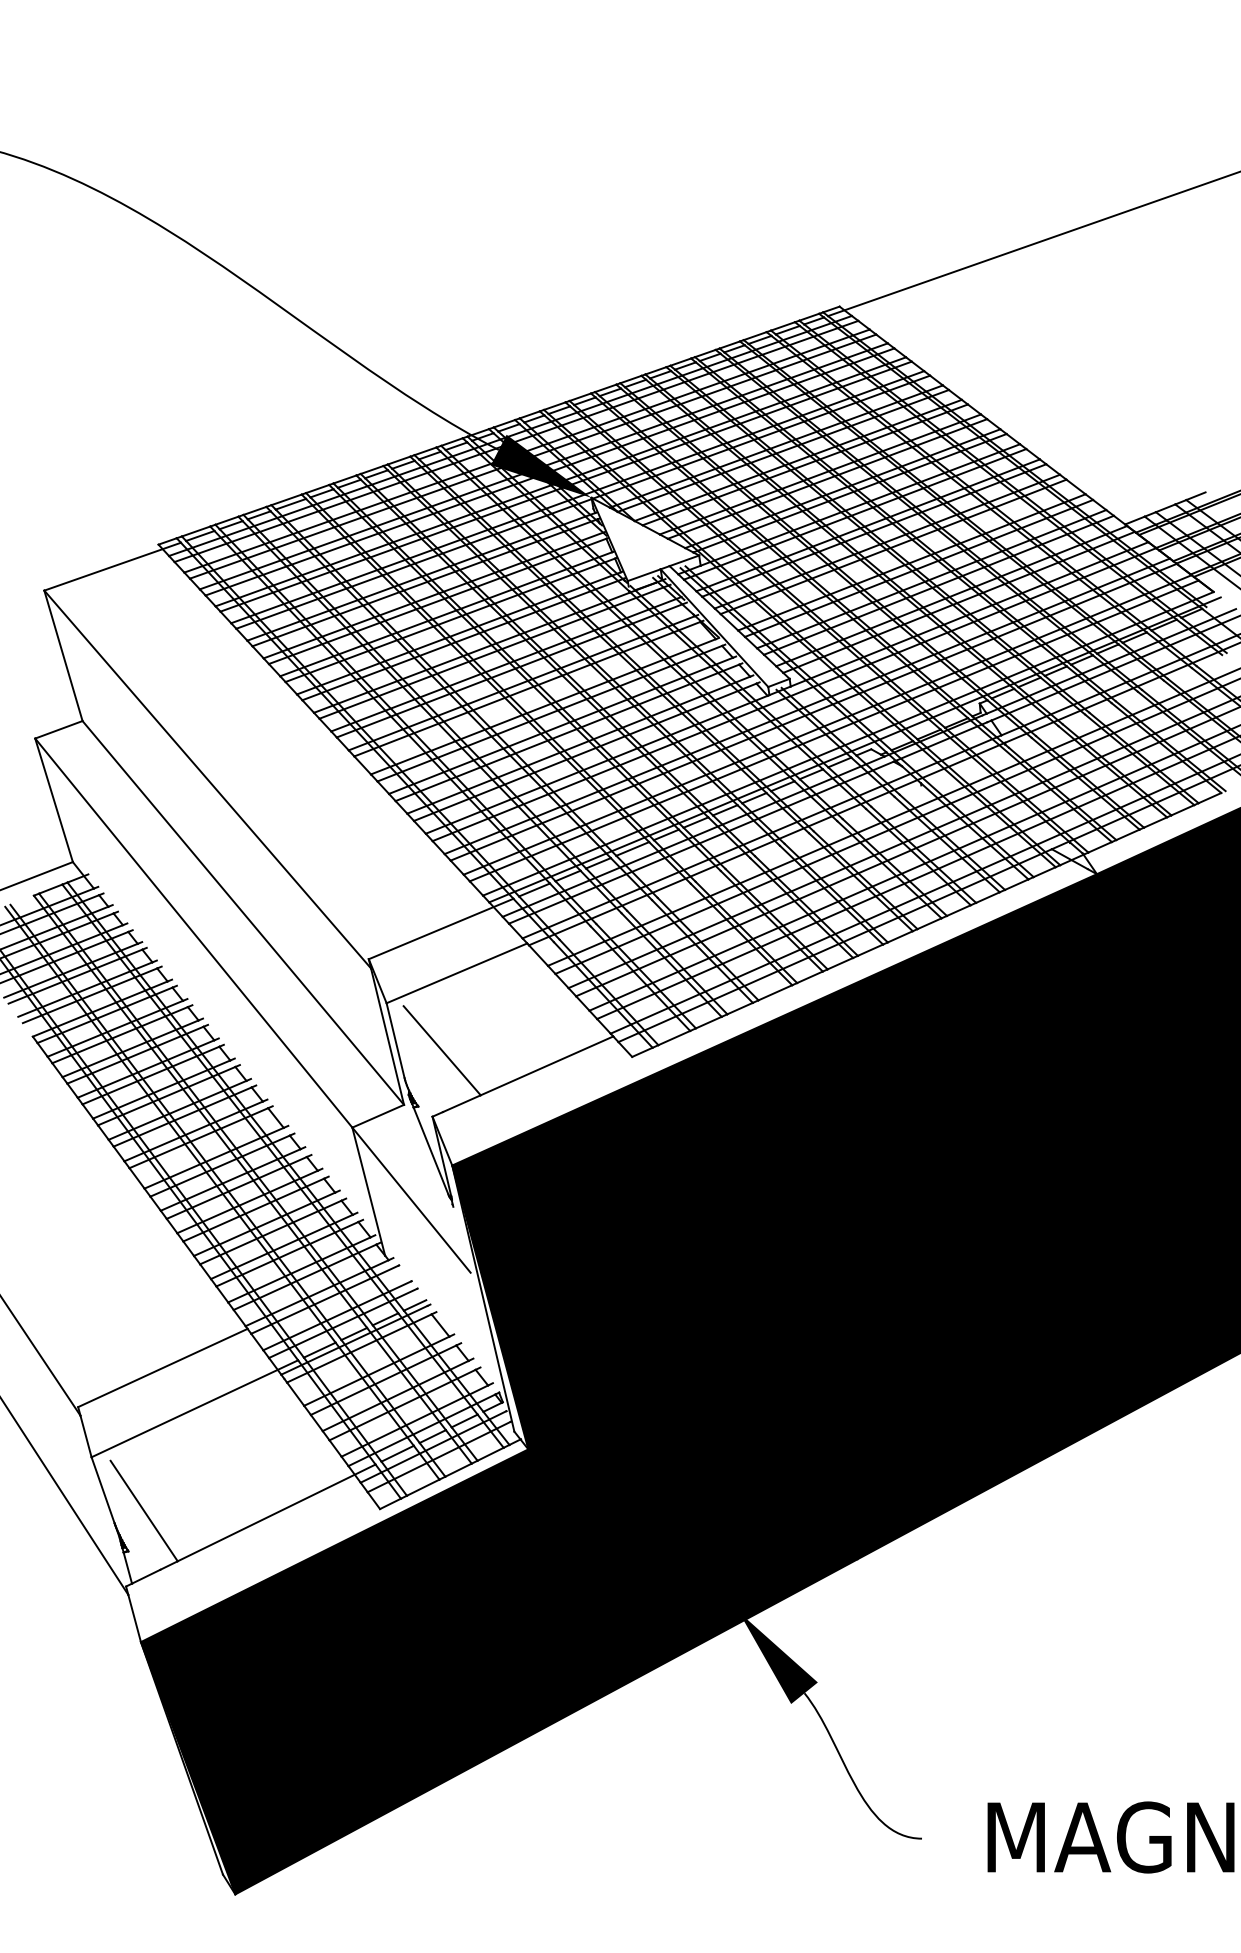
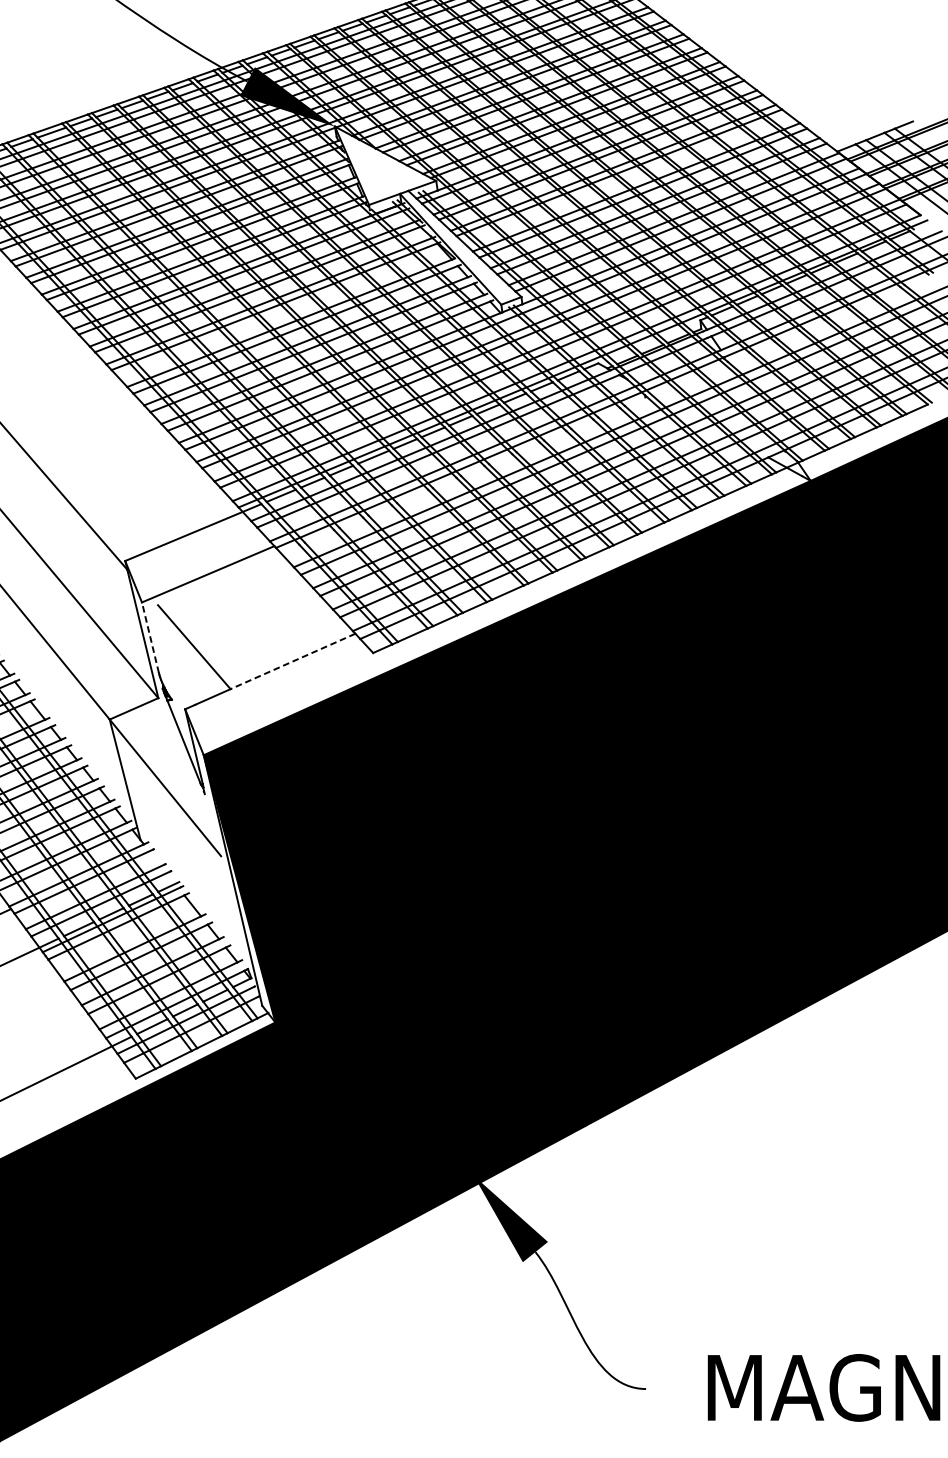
line: (395, 1040) -> (150, 637), solid -> dashed
line: (547, 1065) -> (293, 661), solid -> dashed

